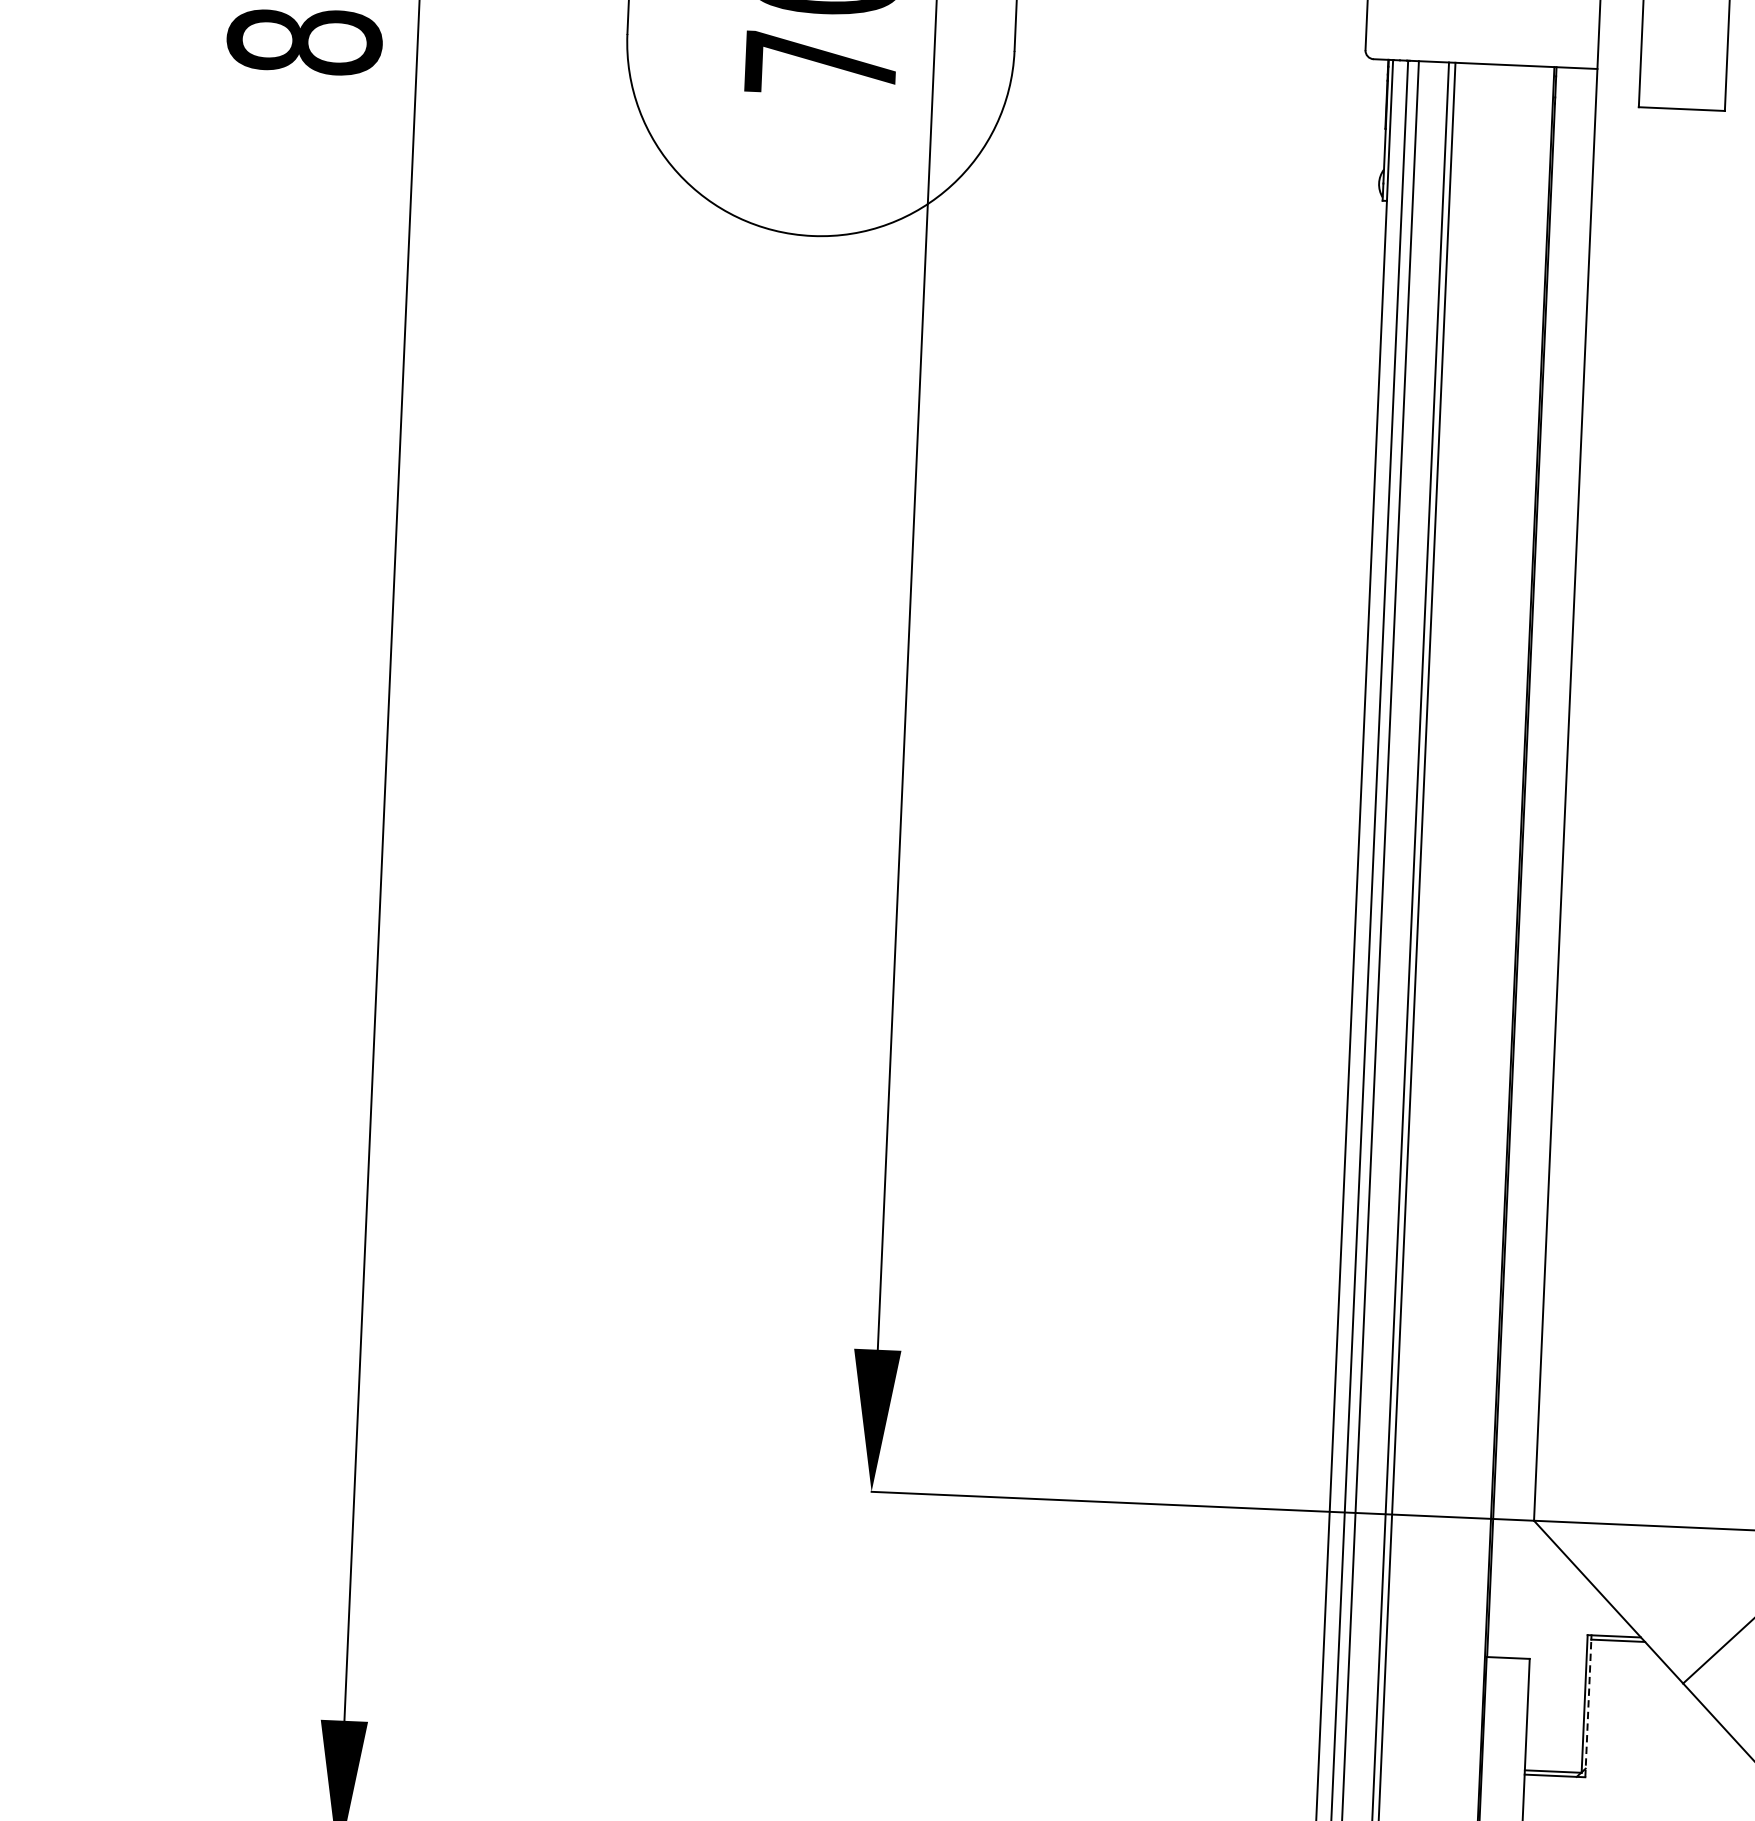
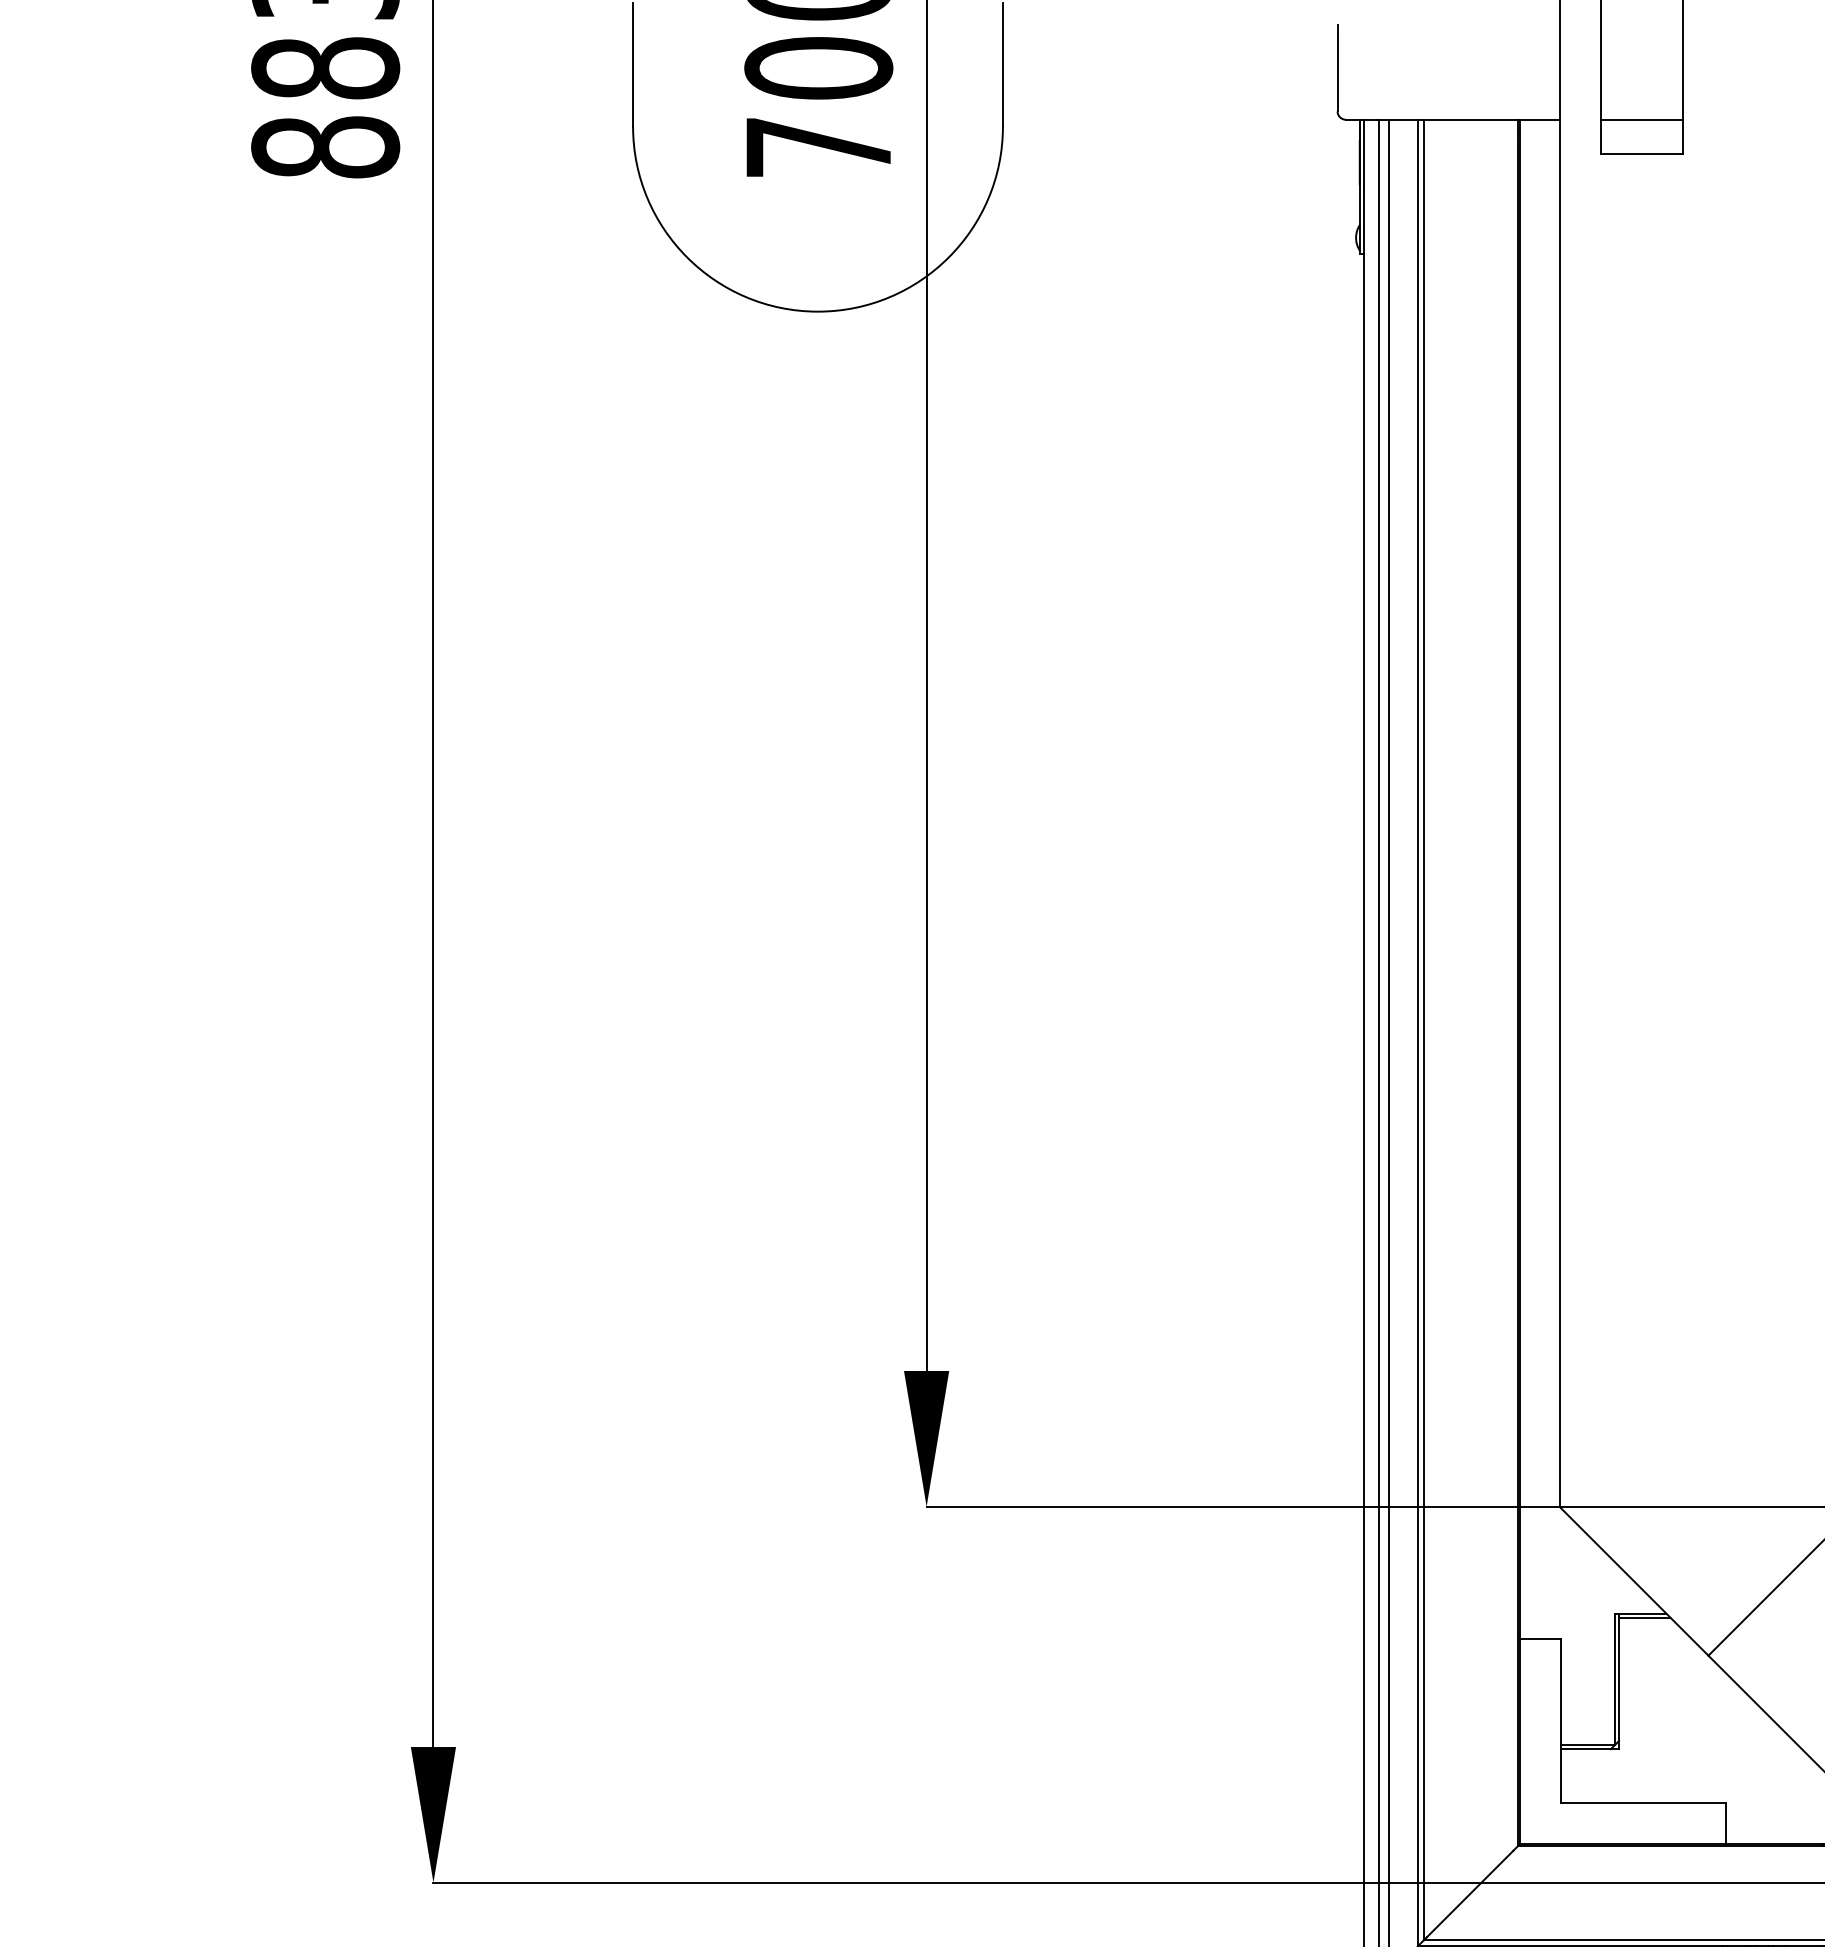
line: (1683, 72) -> (1641, 119), added
line: (1588, 1708) -> (1619, 1683), dashed -> solid

